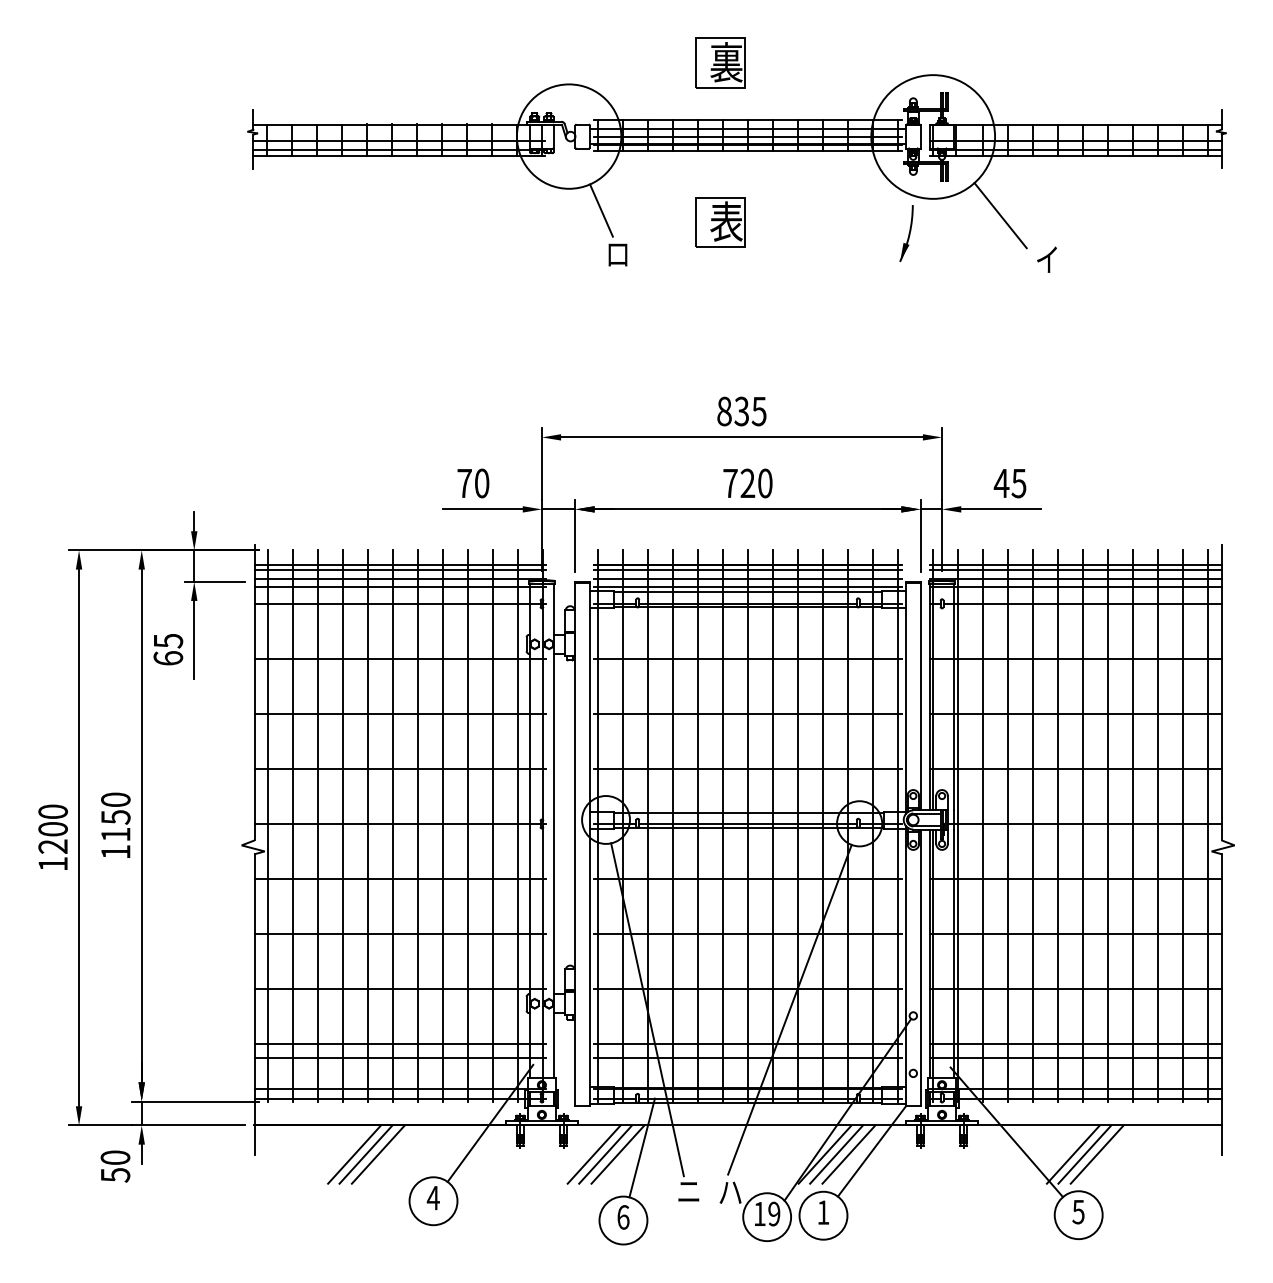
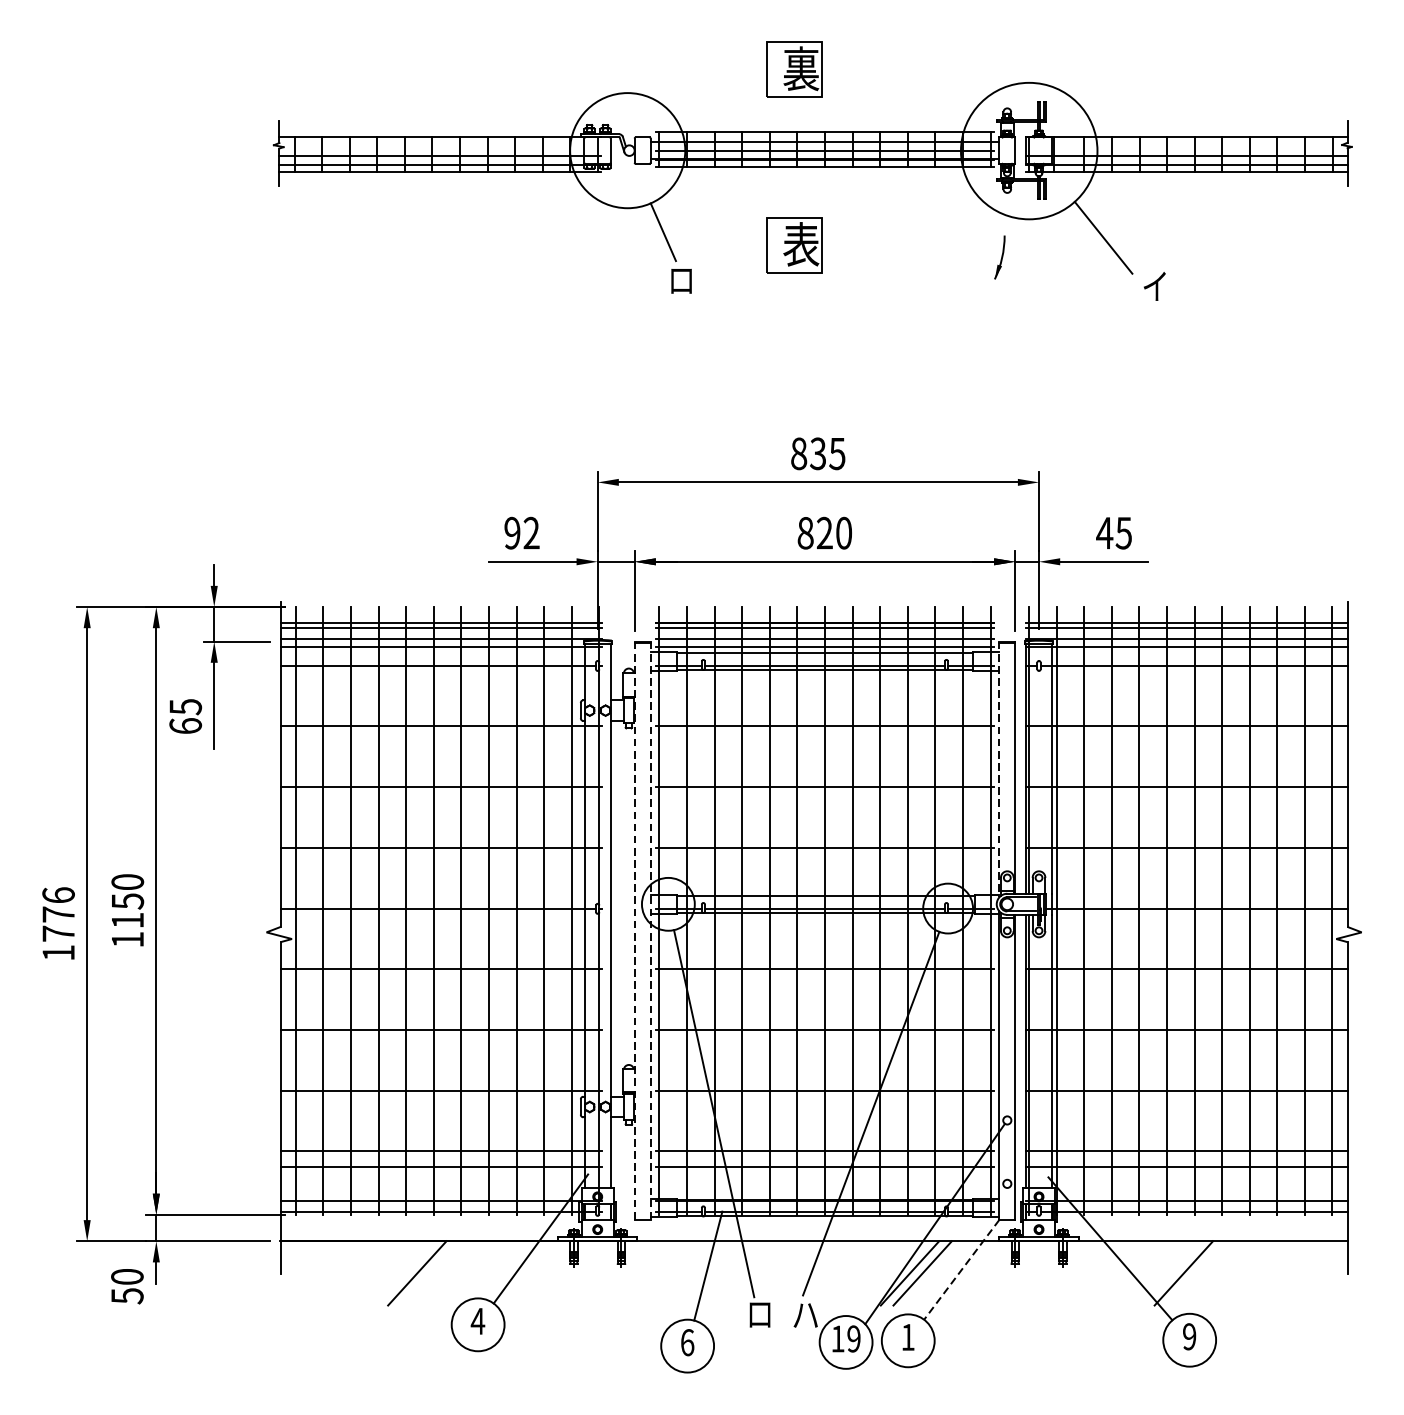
part: (906, 233) -> (999, 257), size x0.7
text: (473, 483) -> (522, 533), 70 -> 92
text: (730, 483) -> (805, 533), 720 -> 820
line: (906, 697) -> (999, 769), solid -> dashed
text: (52, 828) -> (57, 913), 1200 -> 1776
line: (575, 844) -> (634, 931), solid -> dashed
line: (589, 844) -> (650, 931), solid -> dashed
line: (872, 1151) -> (962, 1269), solid -> dashed
line: (354, 1154) -> (390, 1273), removed
line: (365, 1154) -> (403, 1273), removed
line: (593, 1154) -> (654, 1273), removed
line: (605, 1154) -> (667, 1273), removed
line: (617, 1154) -> (681, 1273), removed
line: (848, 1154) -> (935, 1273), removed
line: (1084, 1154) -> (1196, 1273), removed
line: (1096, 1154) -> (1209, 1273), removed
text: (688, 1192) -> (759, 1315), ニ -> ロ
text: (1078, 1211) -> (1189, 1336), 5 -> 9

